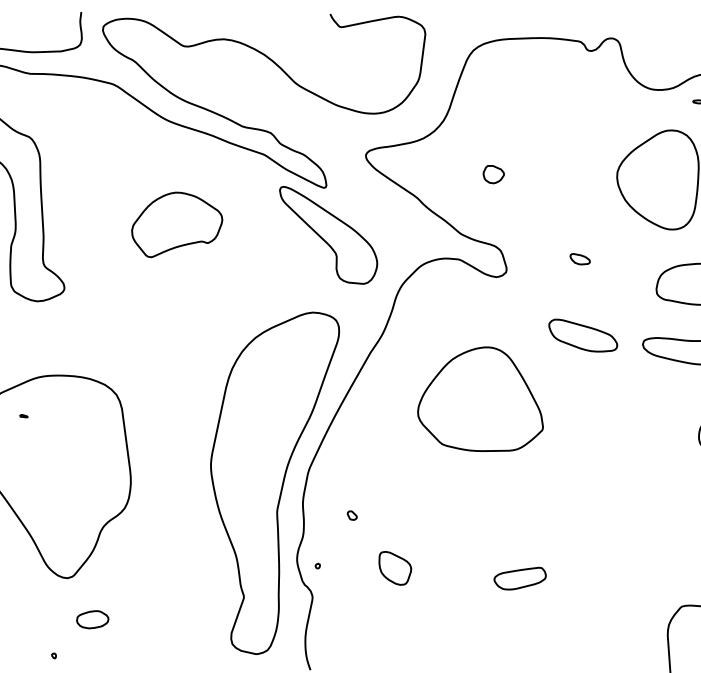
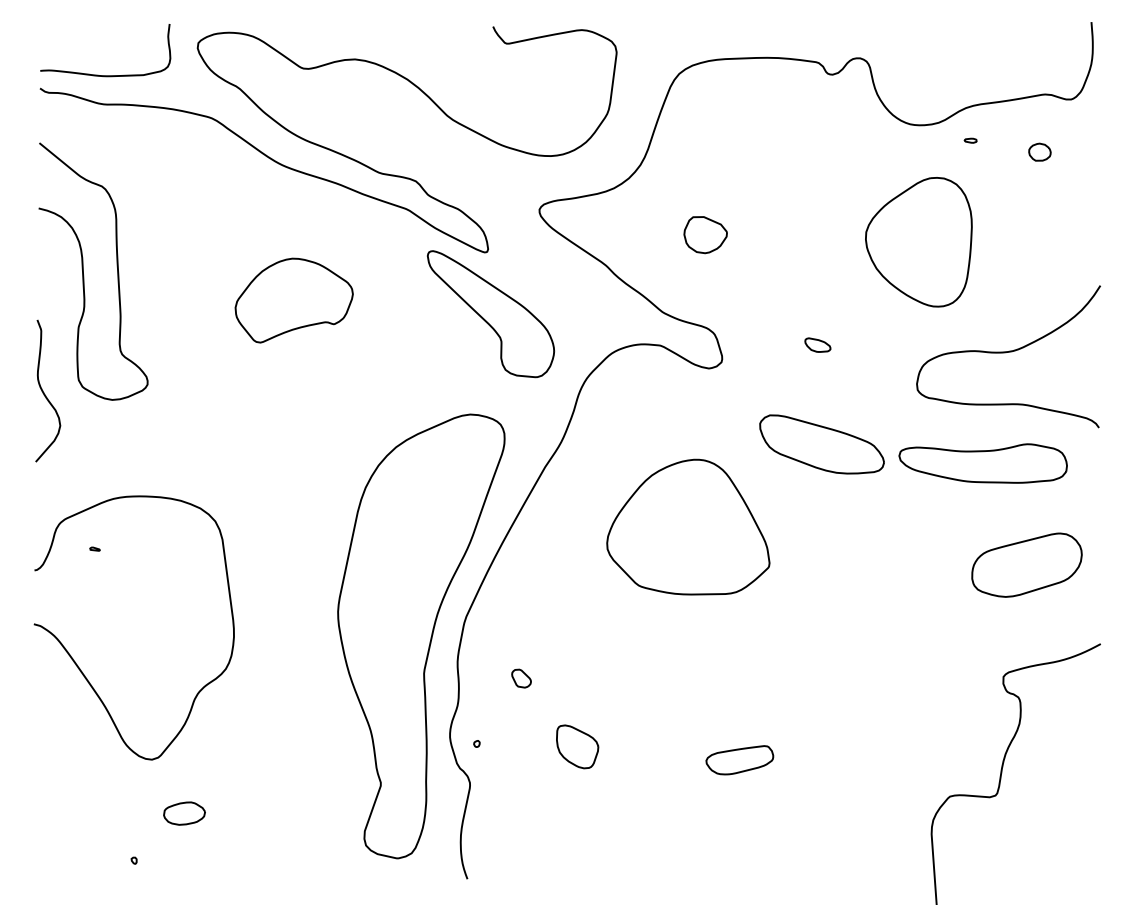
part: (493, 174) -> (705, 235), size x1.6
part: (583, 335) -> (821, 444), size x1.4
part: (352, 514) -> (521, 677), size x1.6

